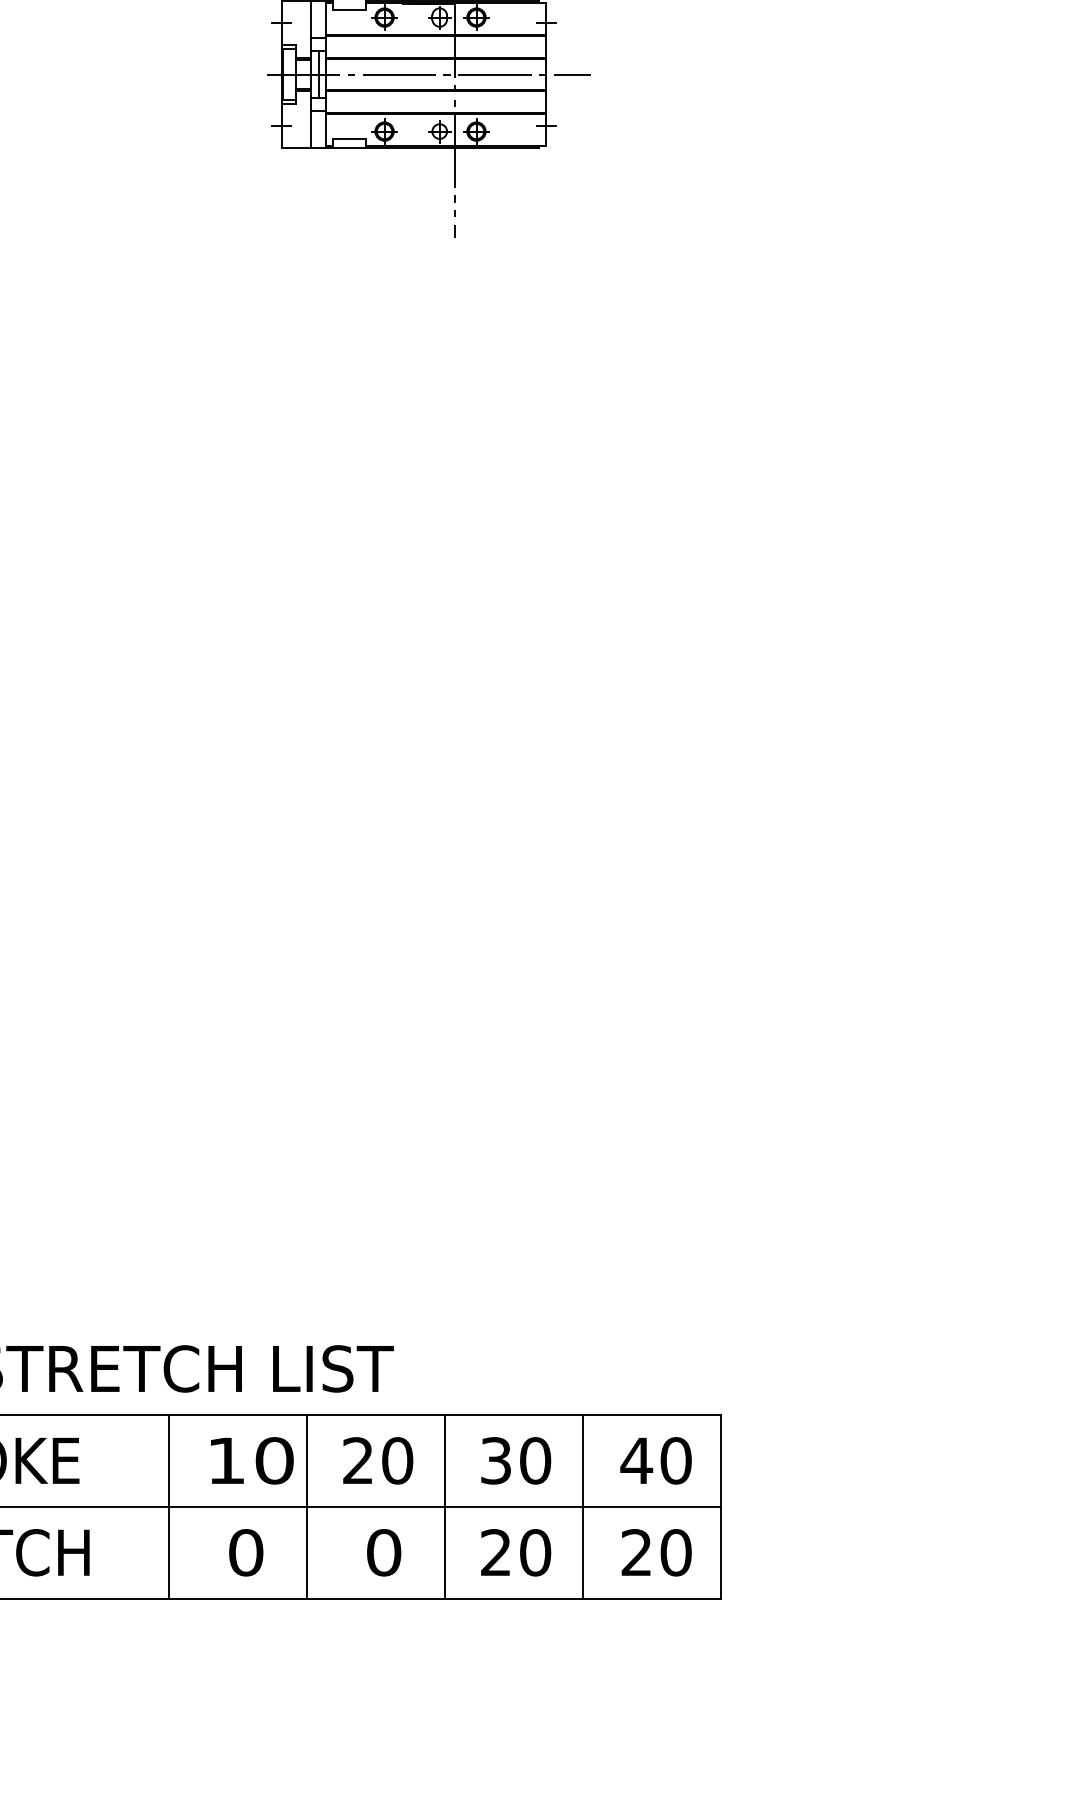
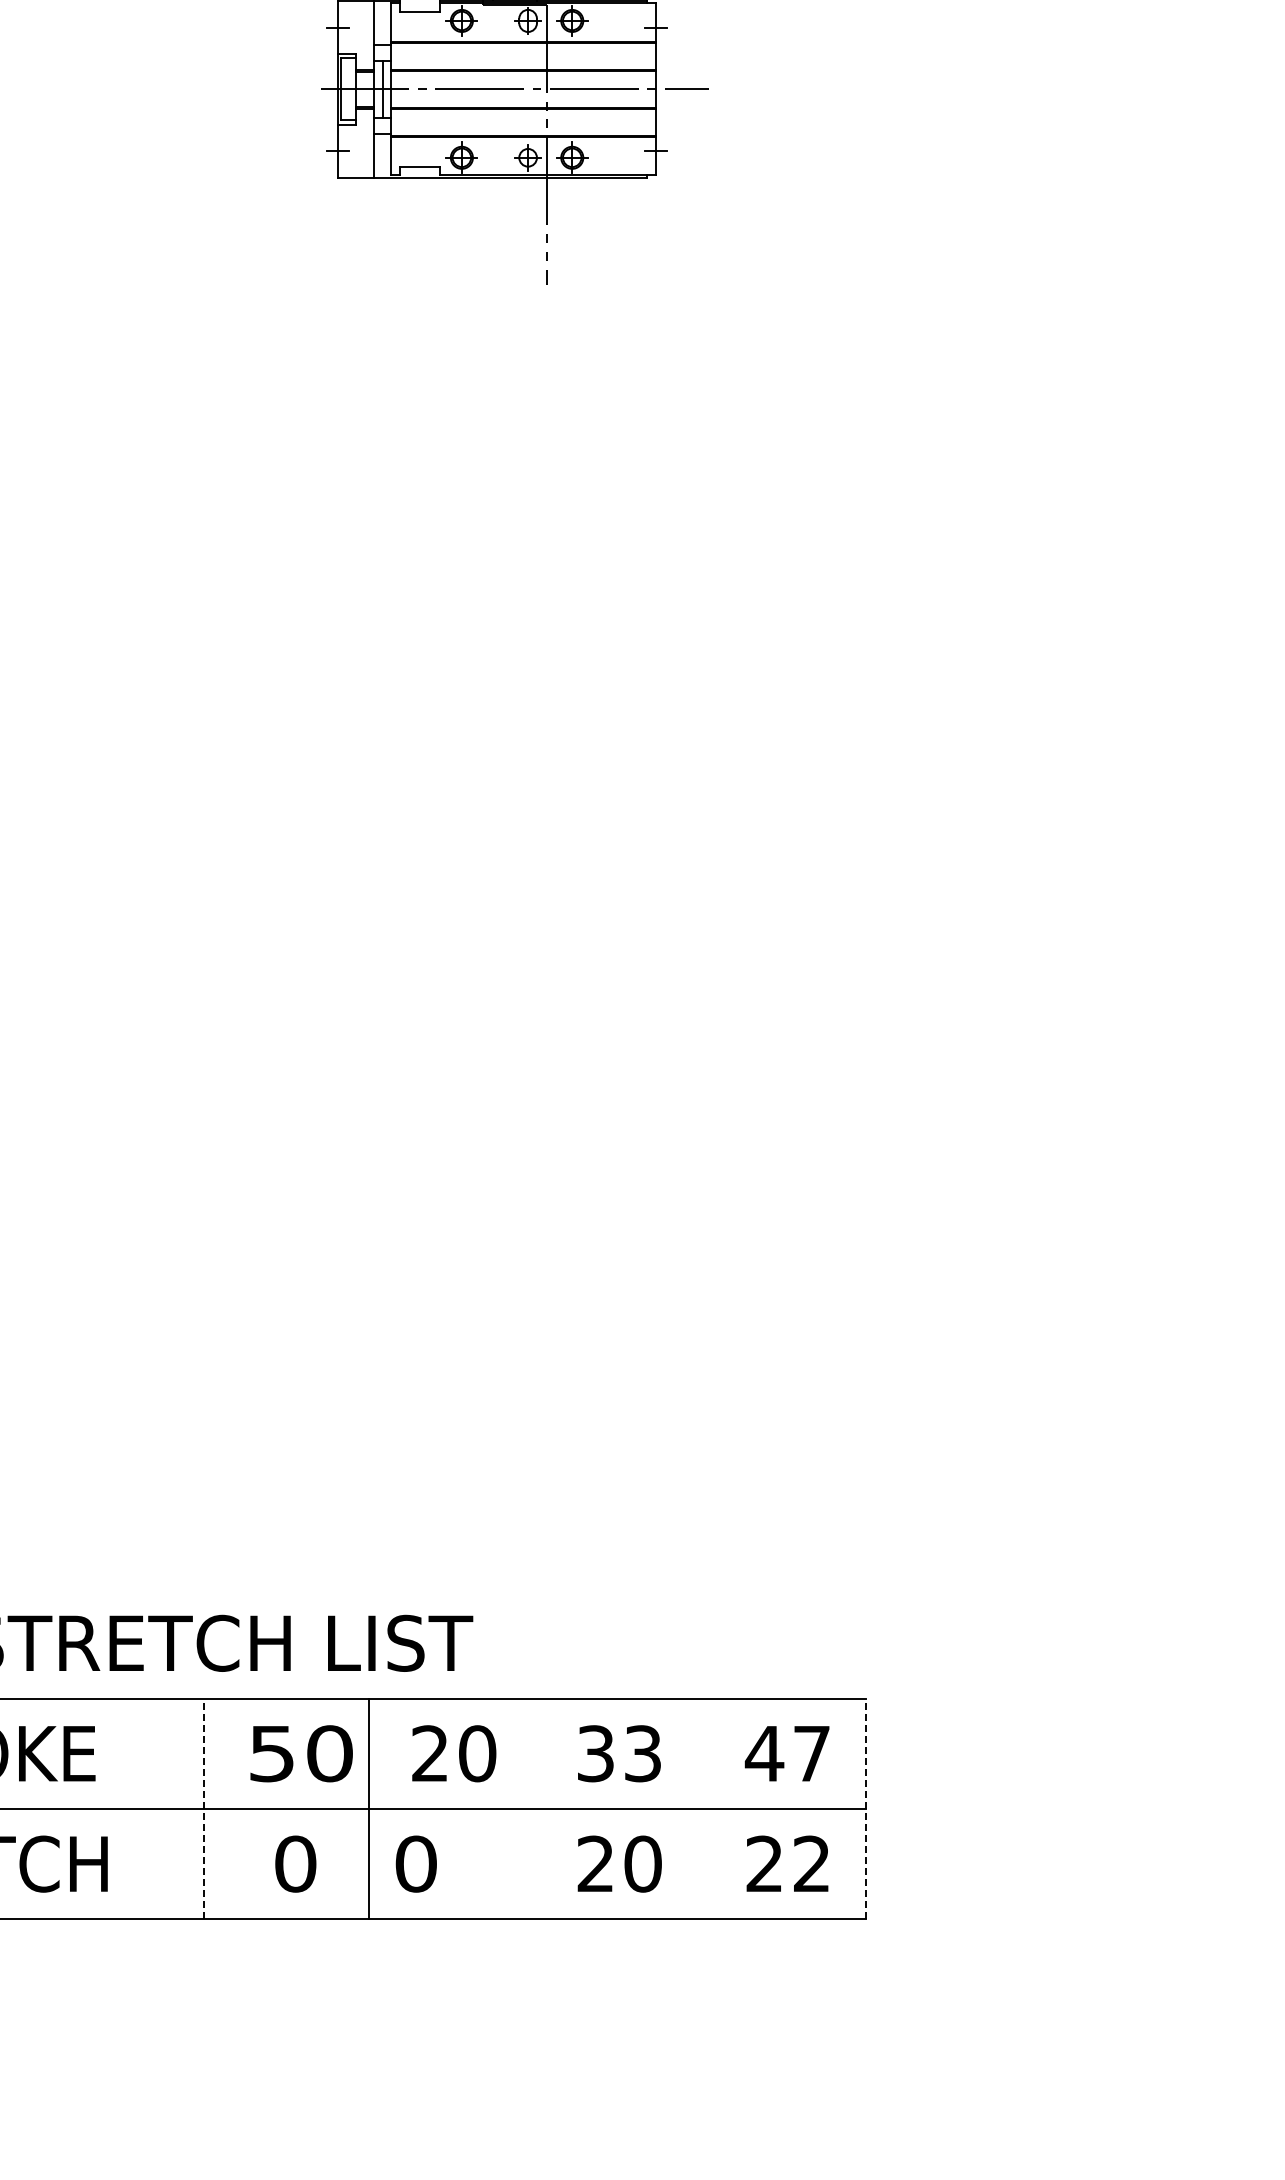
text: (535, 1460) -> (642, 1753), 30 -> 33
text: (675, 1460) -> (811, 1753), 40 -> 47
text: (225, 1461) -> (271, 1754), 10 -> 50
line: (169, 1506) -> (203, 1808), solid -> dashed
line: (445, 1506) -> (534, 1808), removed
line: (583, 1506) -> (700, 1808), removed
line: (720, 1506) -> (865, 1808), solid -> dashed
text: (383, 1552) -> (415, 1863), moved
text: (675, 1552) -> (811, 1863), 20 -> 22

